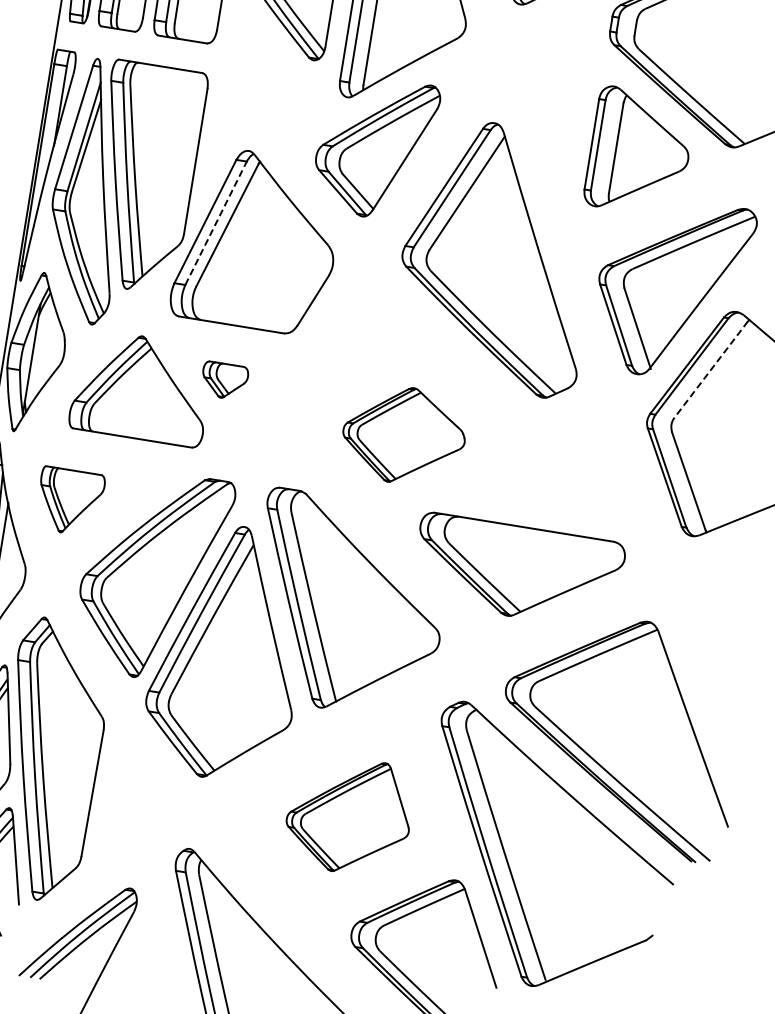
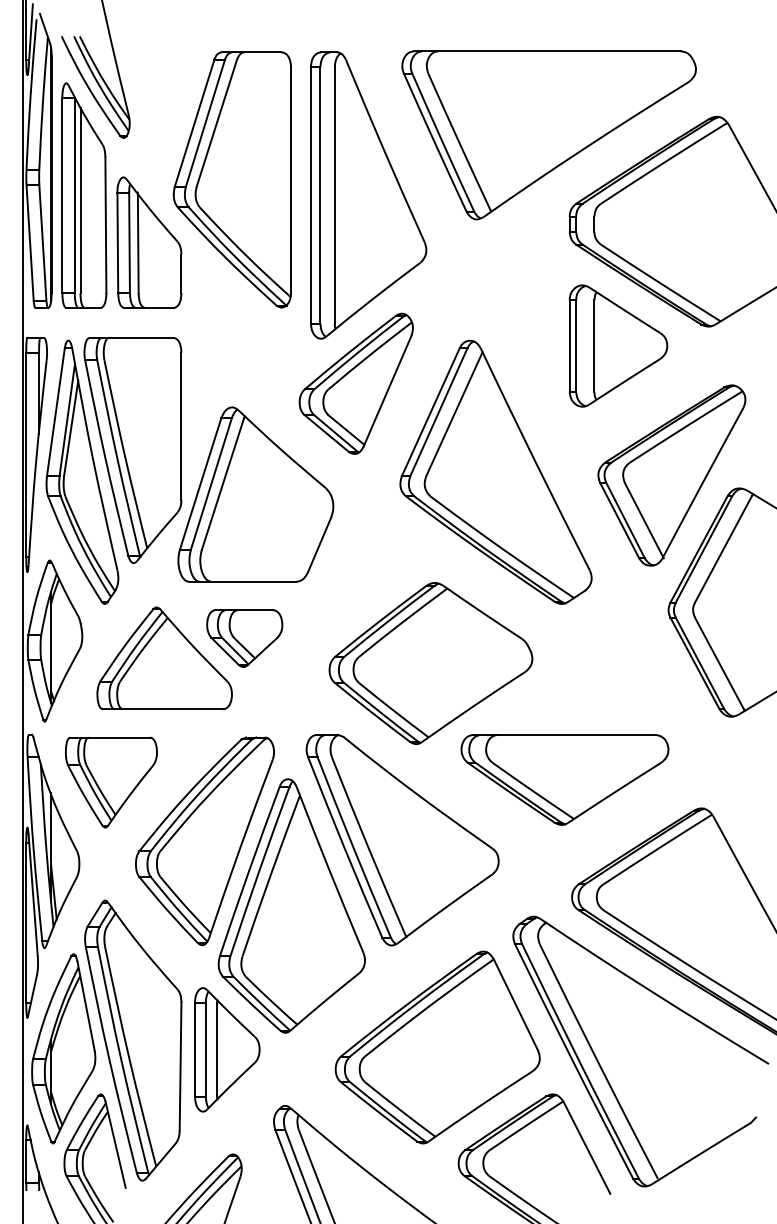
line: (216, 223) -> (211, 484), dashed -> solid
line: (711, 369) -> (723, 549), dashed -> solid
part: (224, 381) -> (244, 638), size x1.67
part: (403, 435) -> (430, 663), size x1.67
part: (69, 501) -> (111, 782), size x1.43
part: (141, 784) -> (227, 1049), added
part: (349, 815) -> (437, 1047), size x1.67

